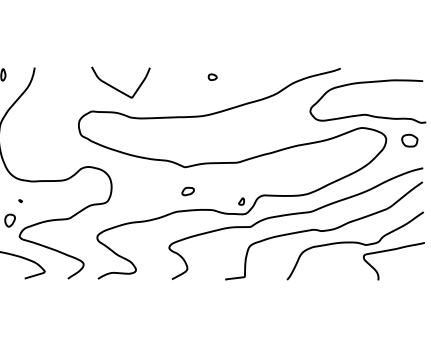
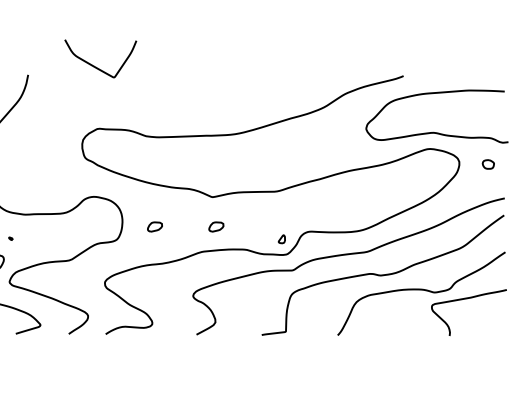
part: (212, 76) -> (246, 85), removed
curve: (117, 88) -> (96, 66), moved
part: (409, 140) -> (487, 164), size x0.6
part: (137, 191) -> (154, 226), added

